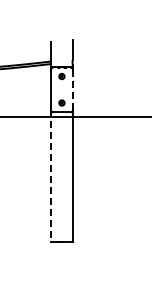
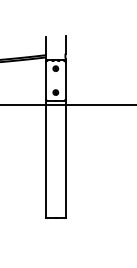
line: (72, 89) -> (65, 80), dashed -> solid
line: (51, 175) -> (46, 157), dashed -> solid

